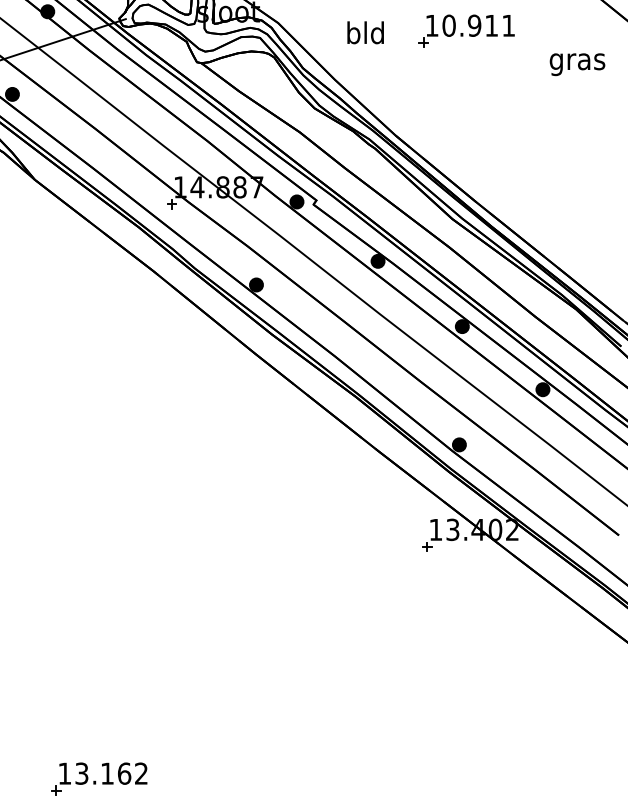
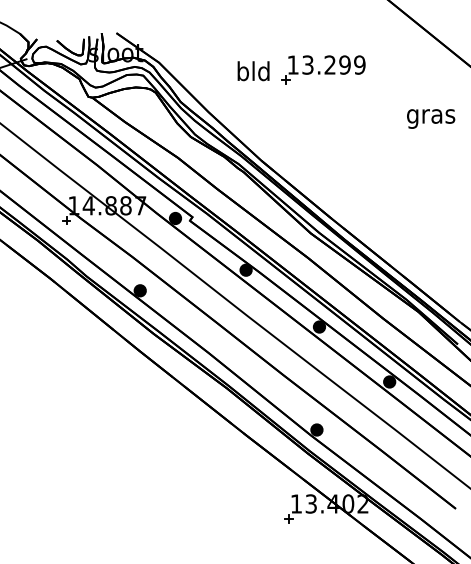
text: (478, 25) -> (333, 64), 10.911 -> 13.299
text: (365, 32) -> (253, 70), moved
text: (577, 64) -> (431, 118), moved

